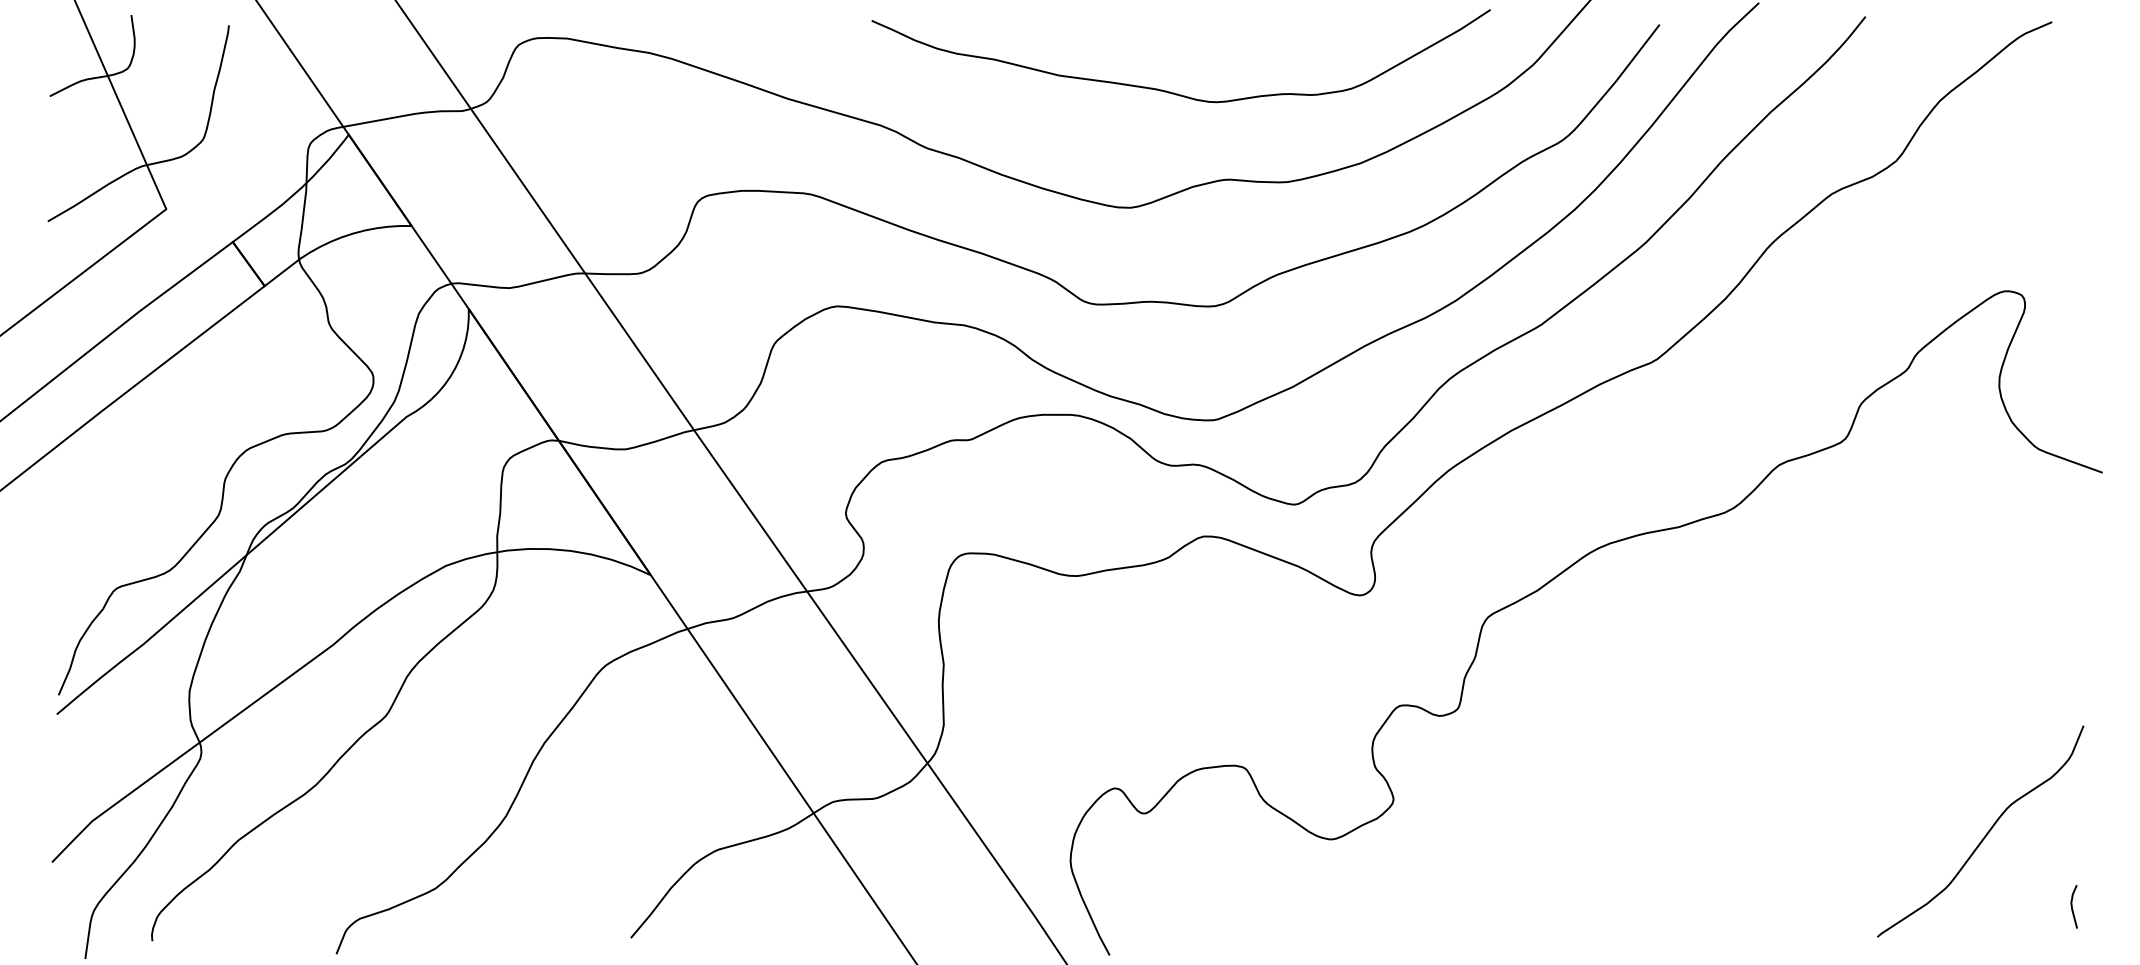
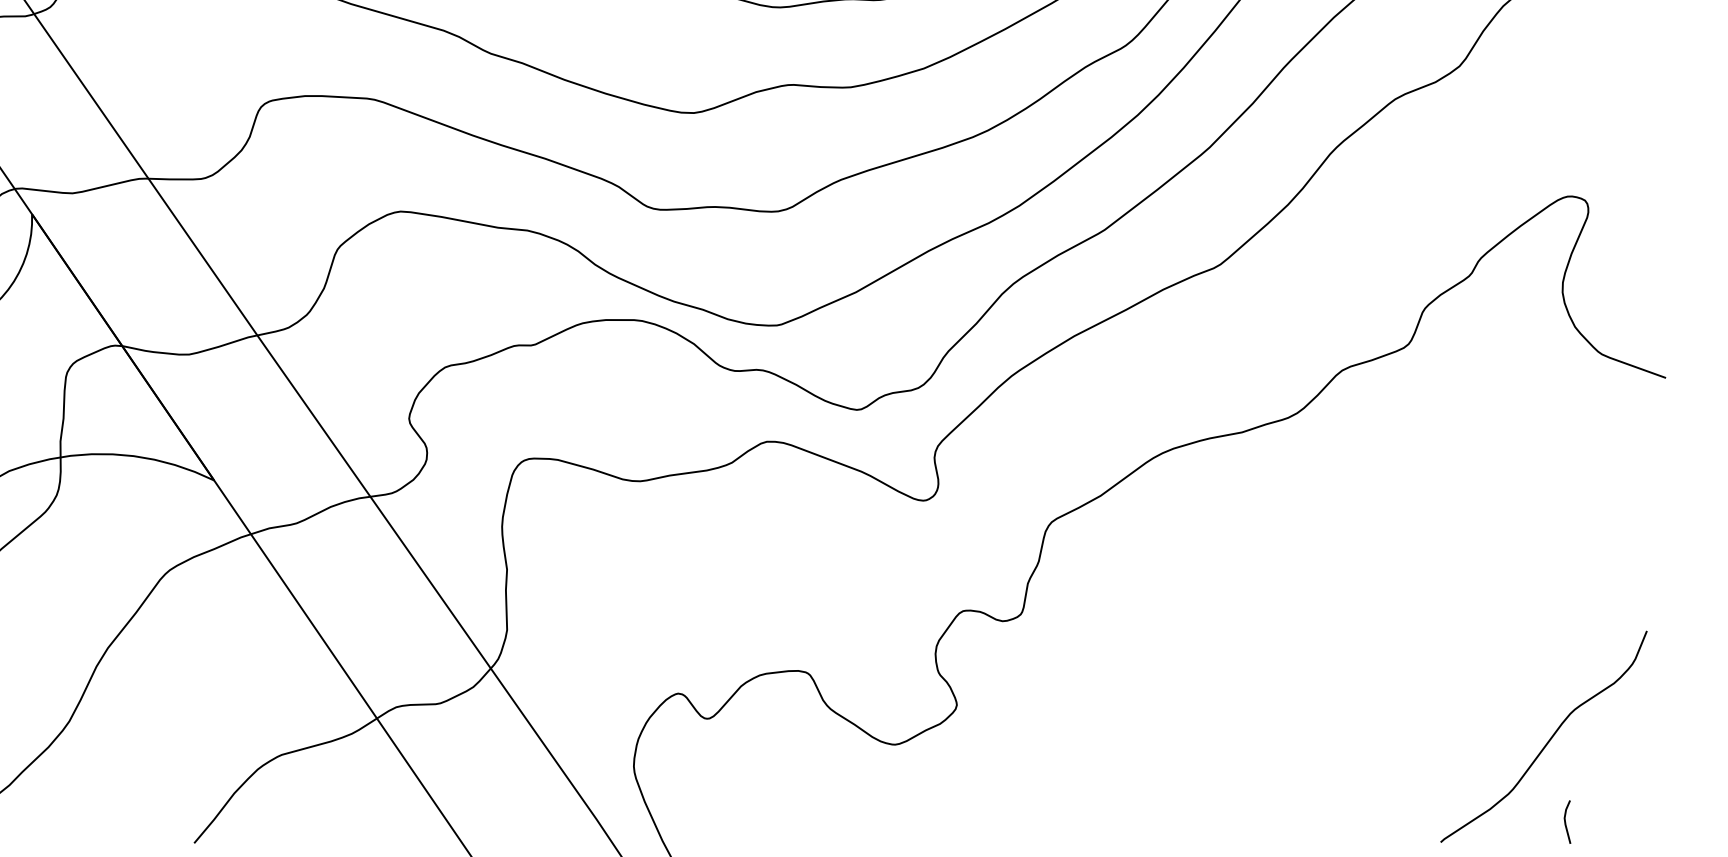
line: (2072, 906) -> (1565, 821), moved

